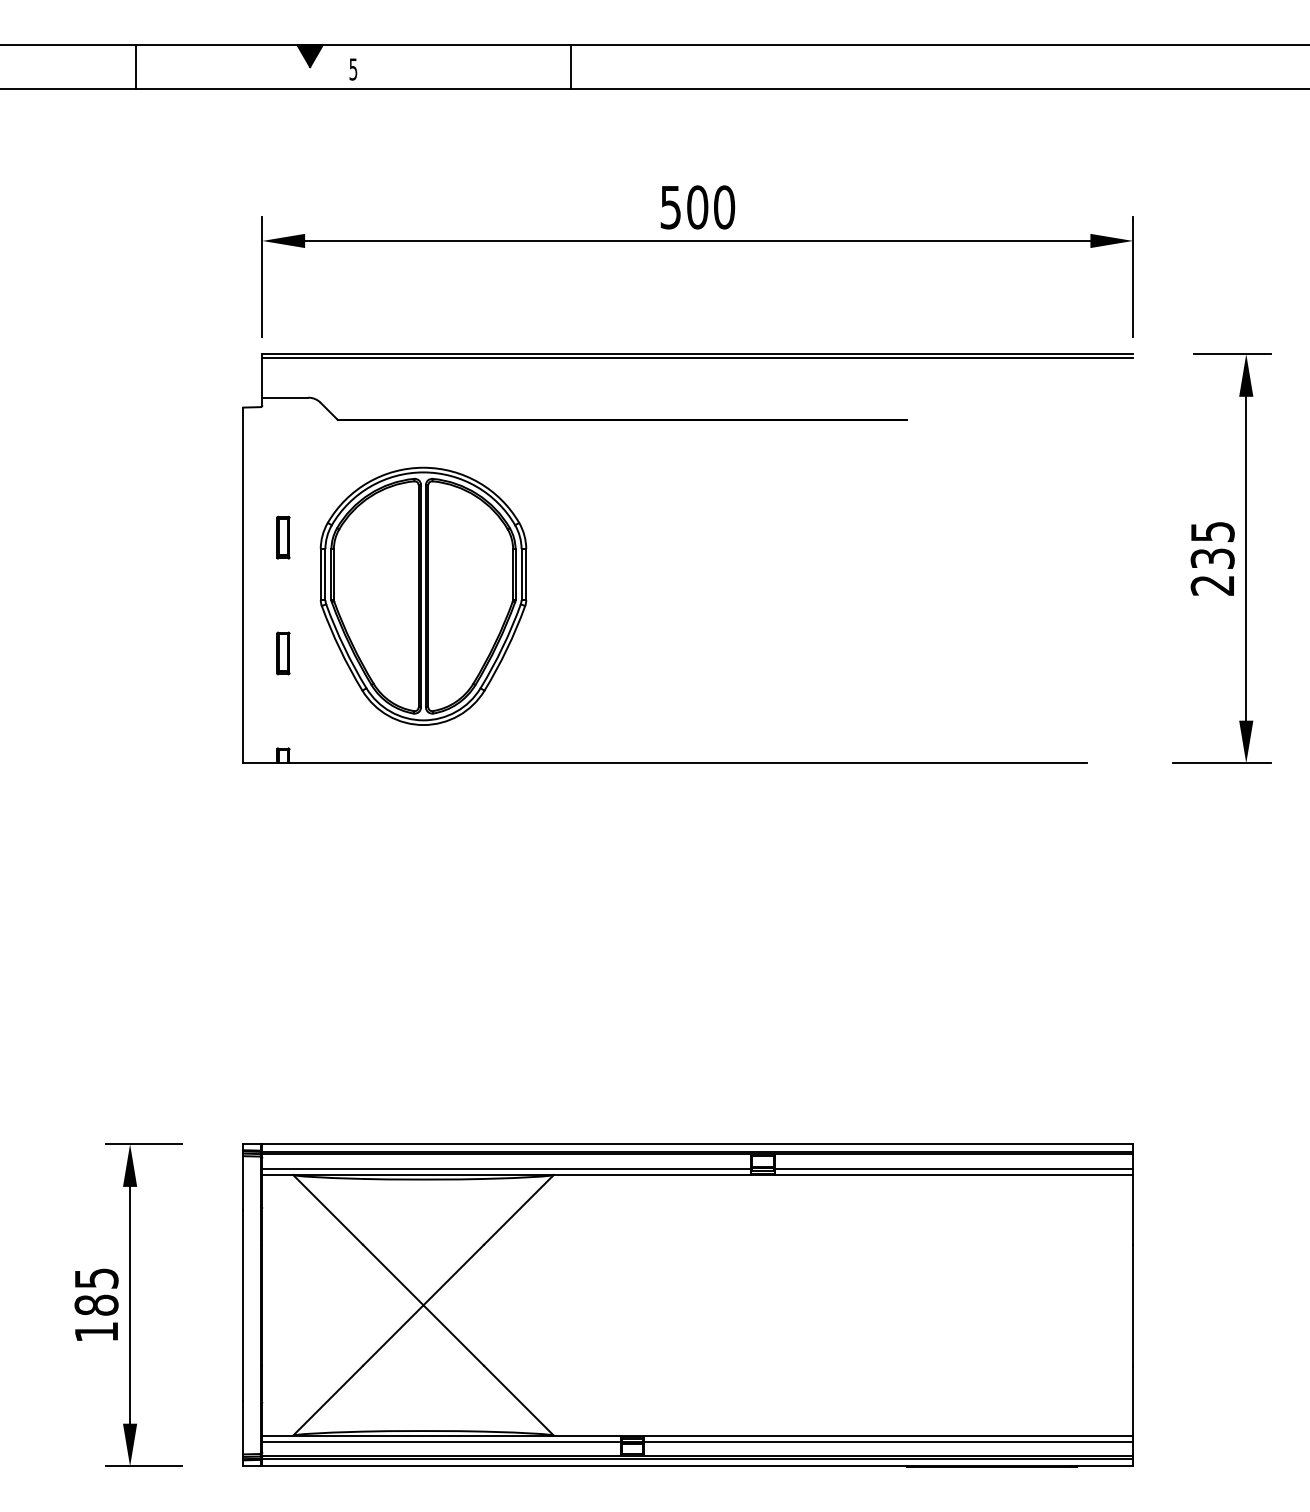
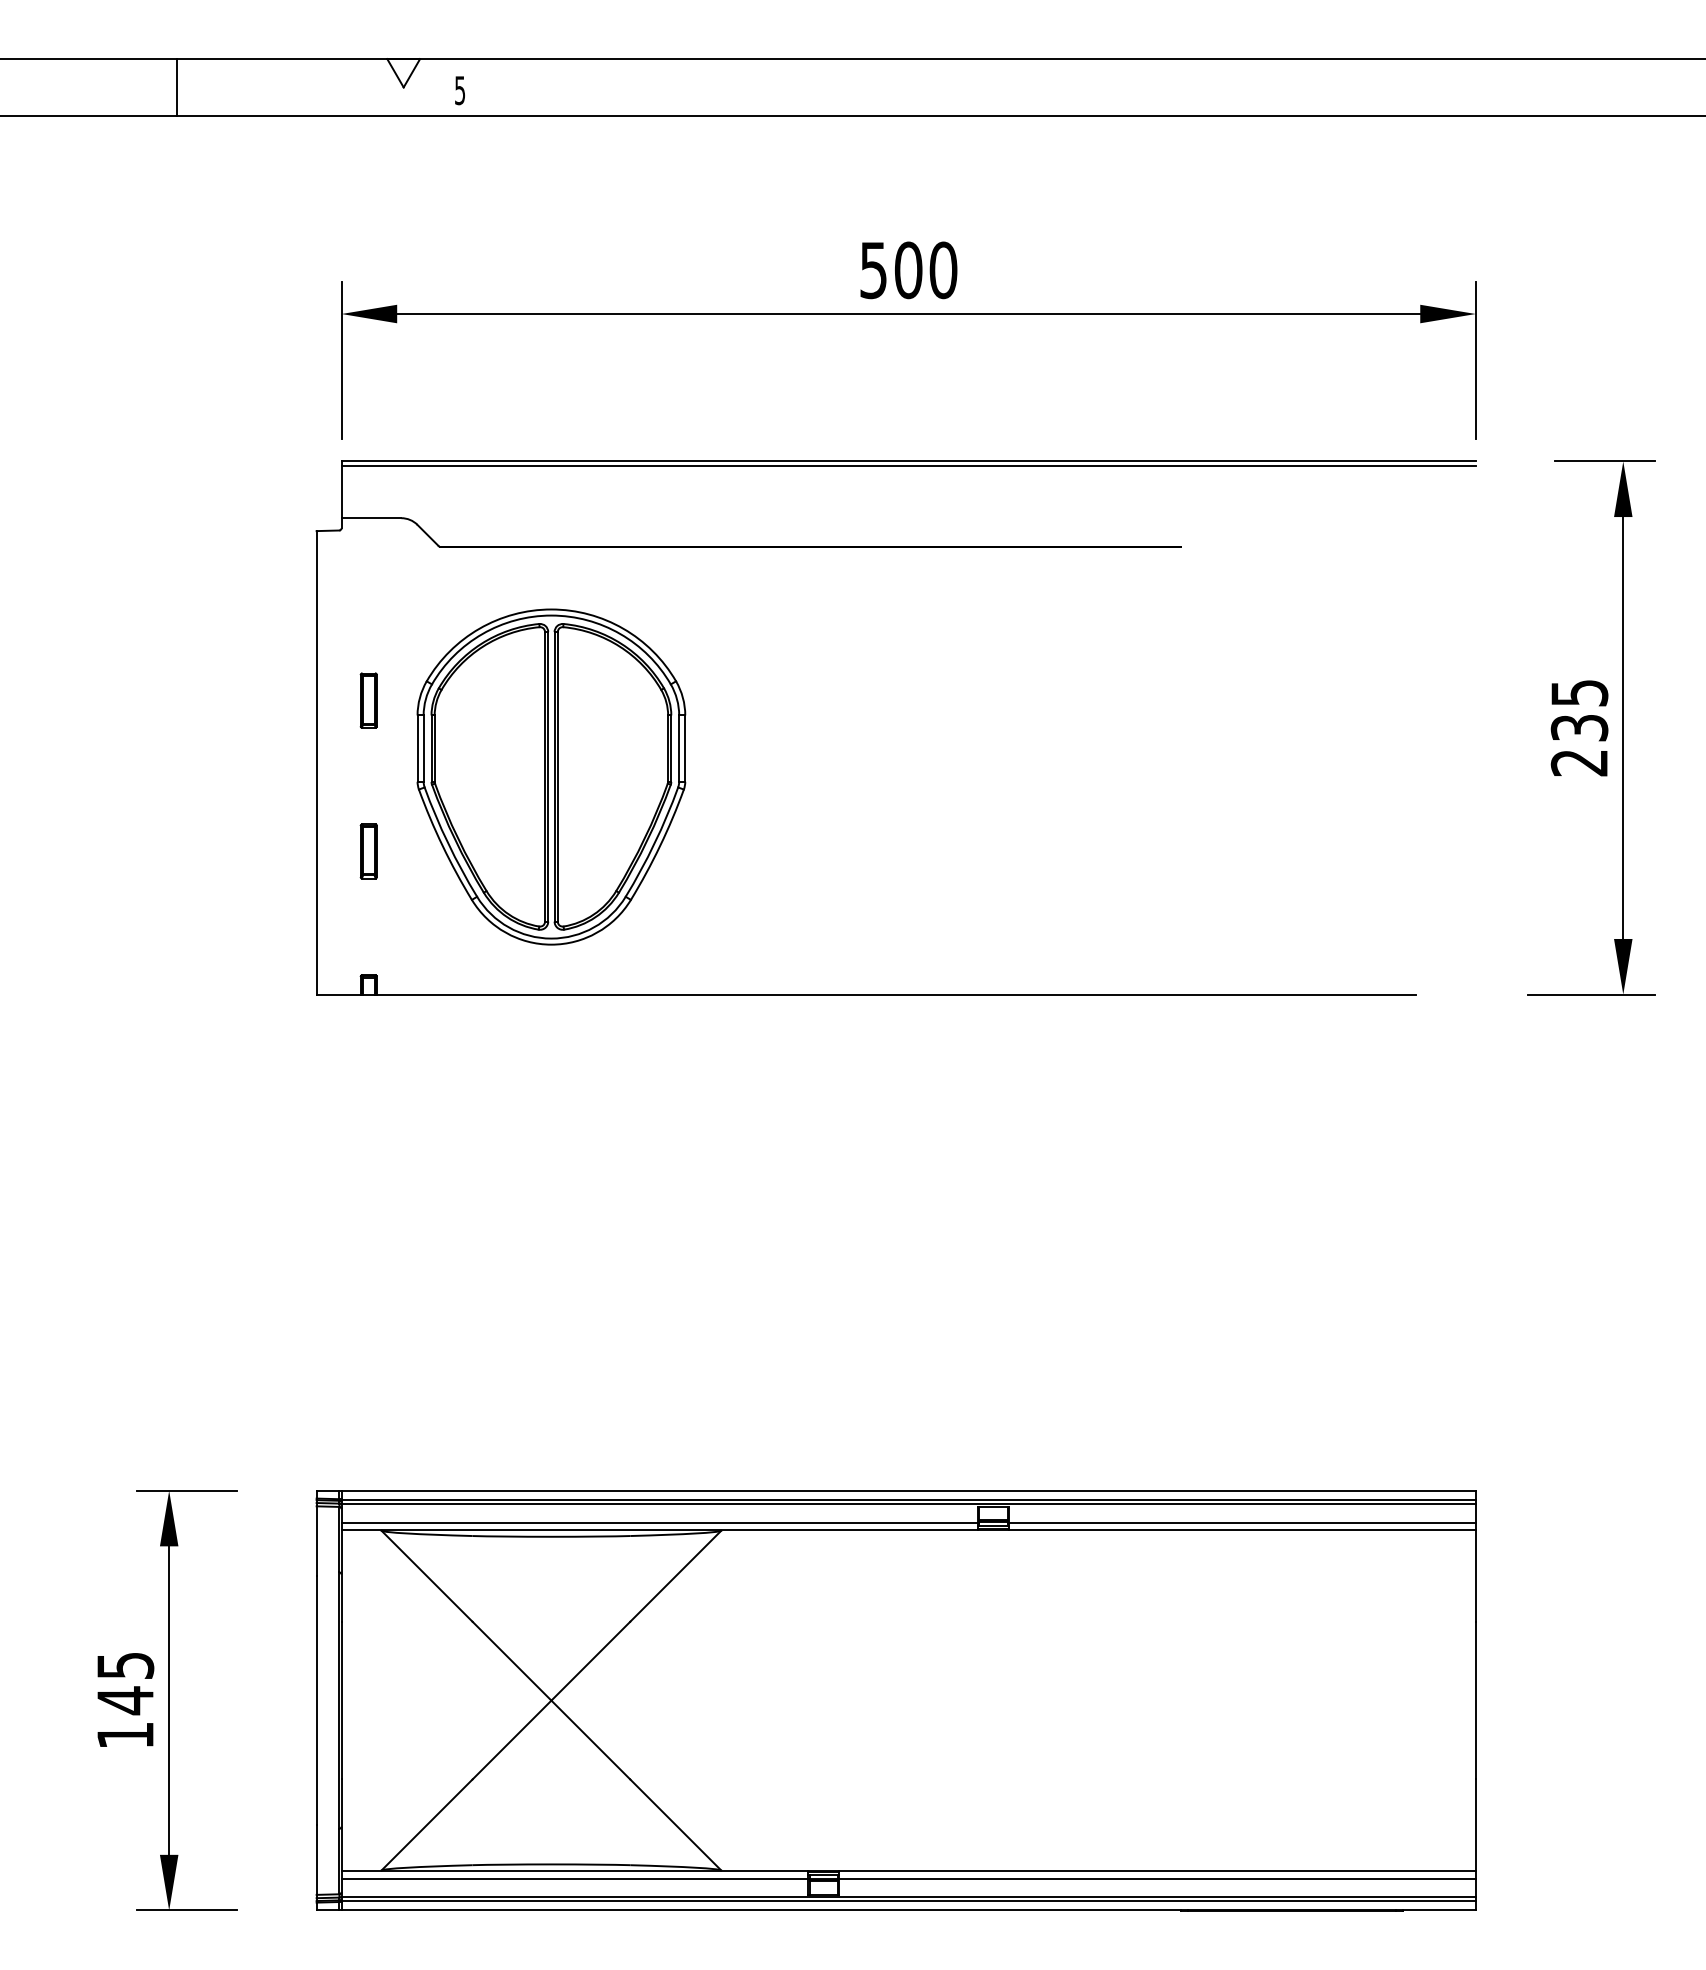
fill: (309, 56) -> (403, 73), removed
line: (570, 67) -> (743, 87), removed
text: (96, 1305) -> (125, 1700), 185 -> 145

